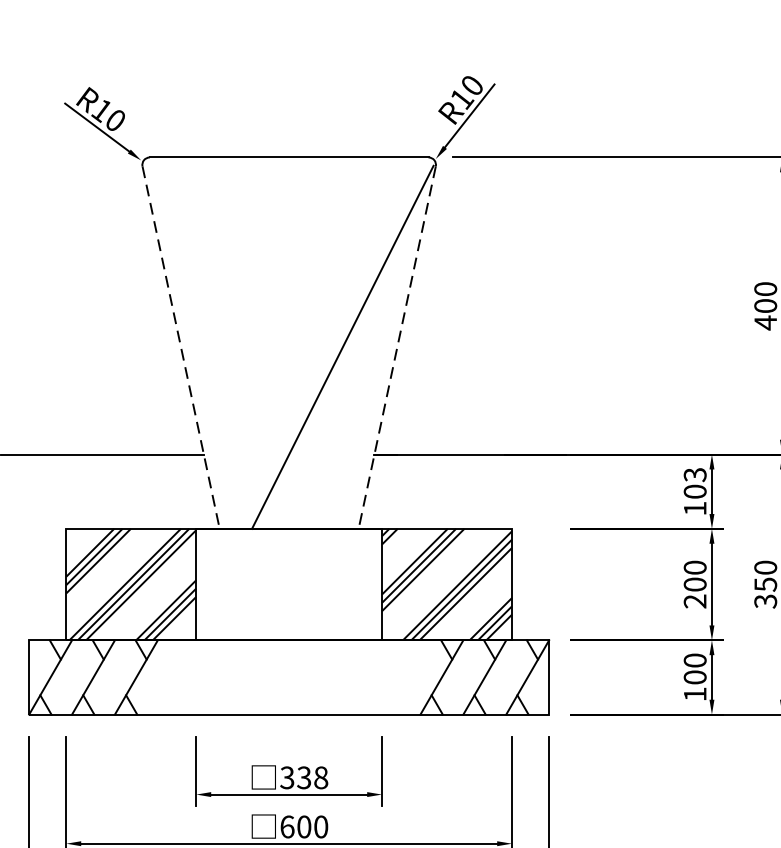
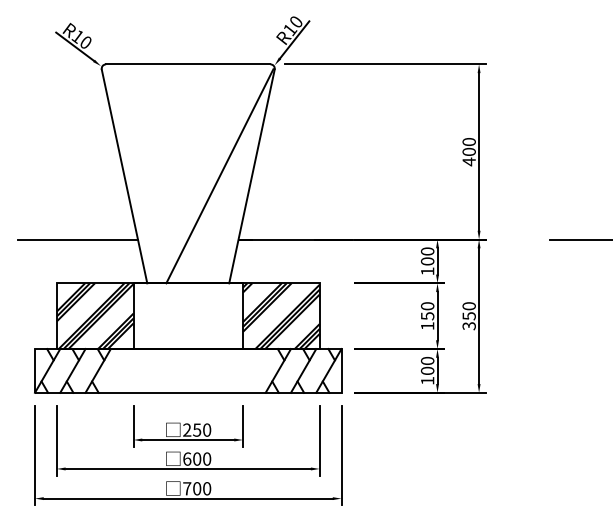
line: (181, 347) -> (124, 176), dashed -> solid
line: (396, 347) -> (251, 176), dashed -> solid
text: (694, 474) -> (427, 251), 103 -> 100
text: (694, 593) -> (427, 321), 200 -> 150
text: (304, 776) -> (197, 429), 338 -> 250

